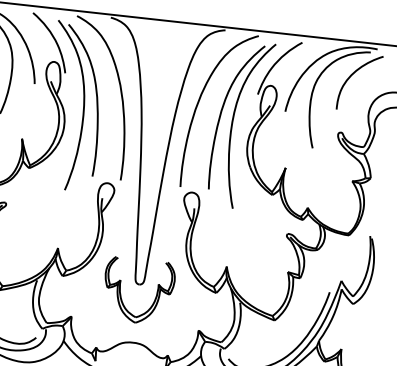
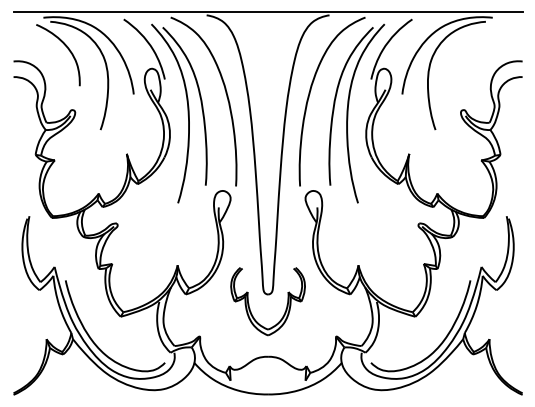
curve: (351, 76) -> (468, 49), removed

